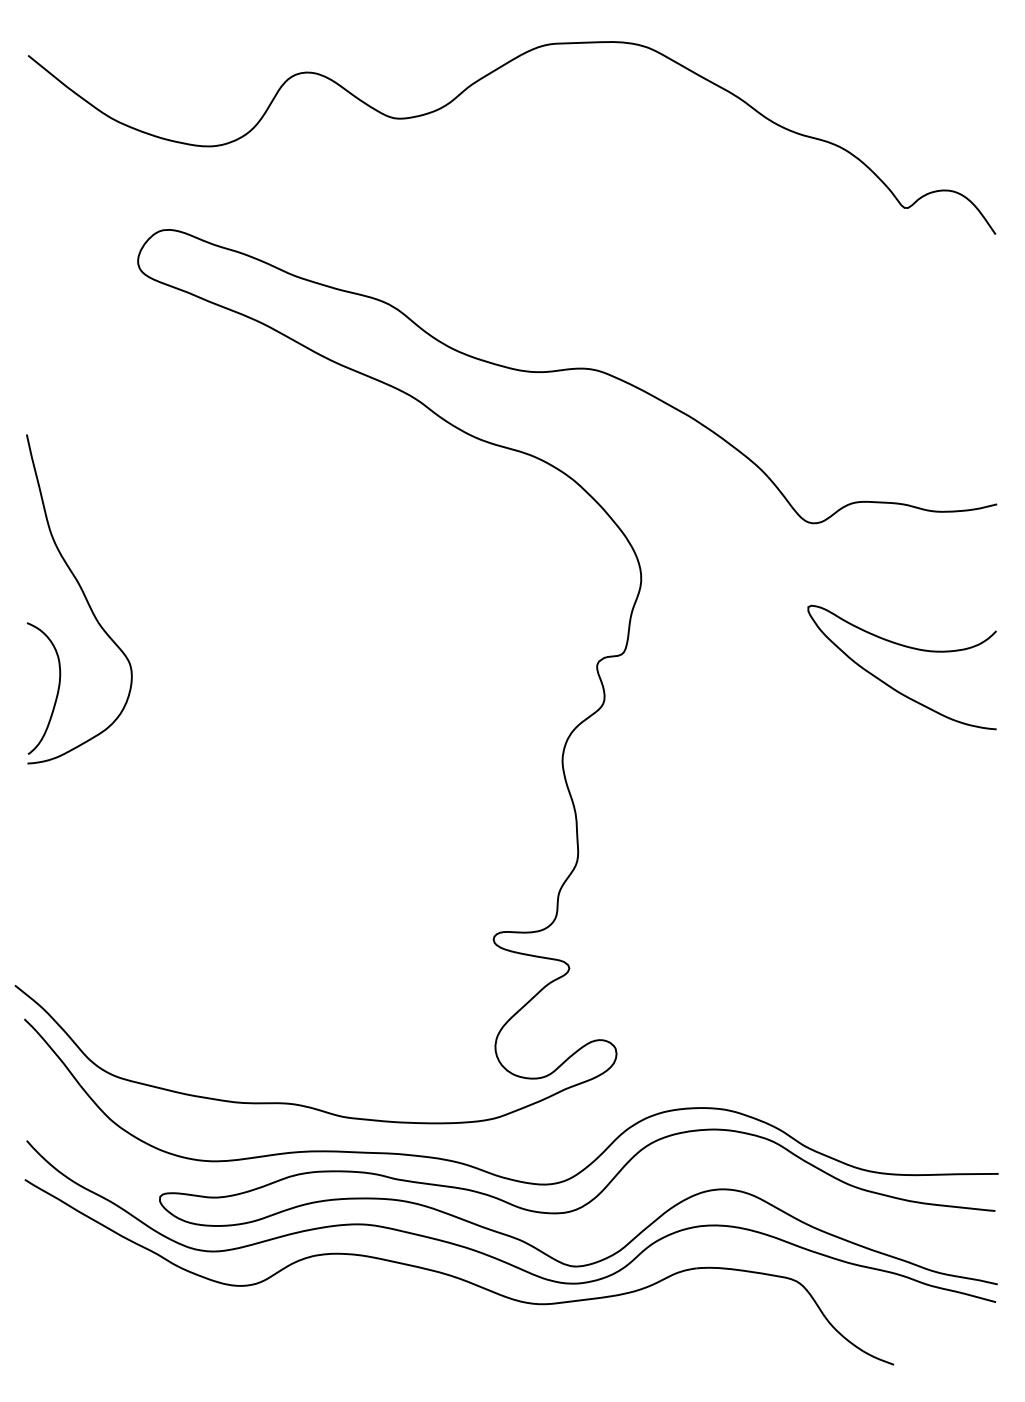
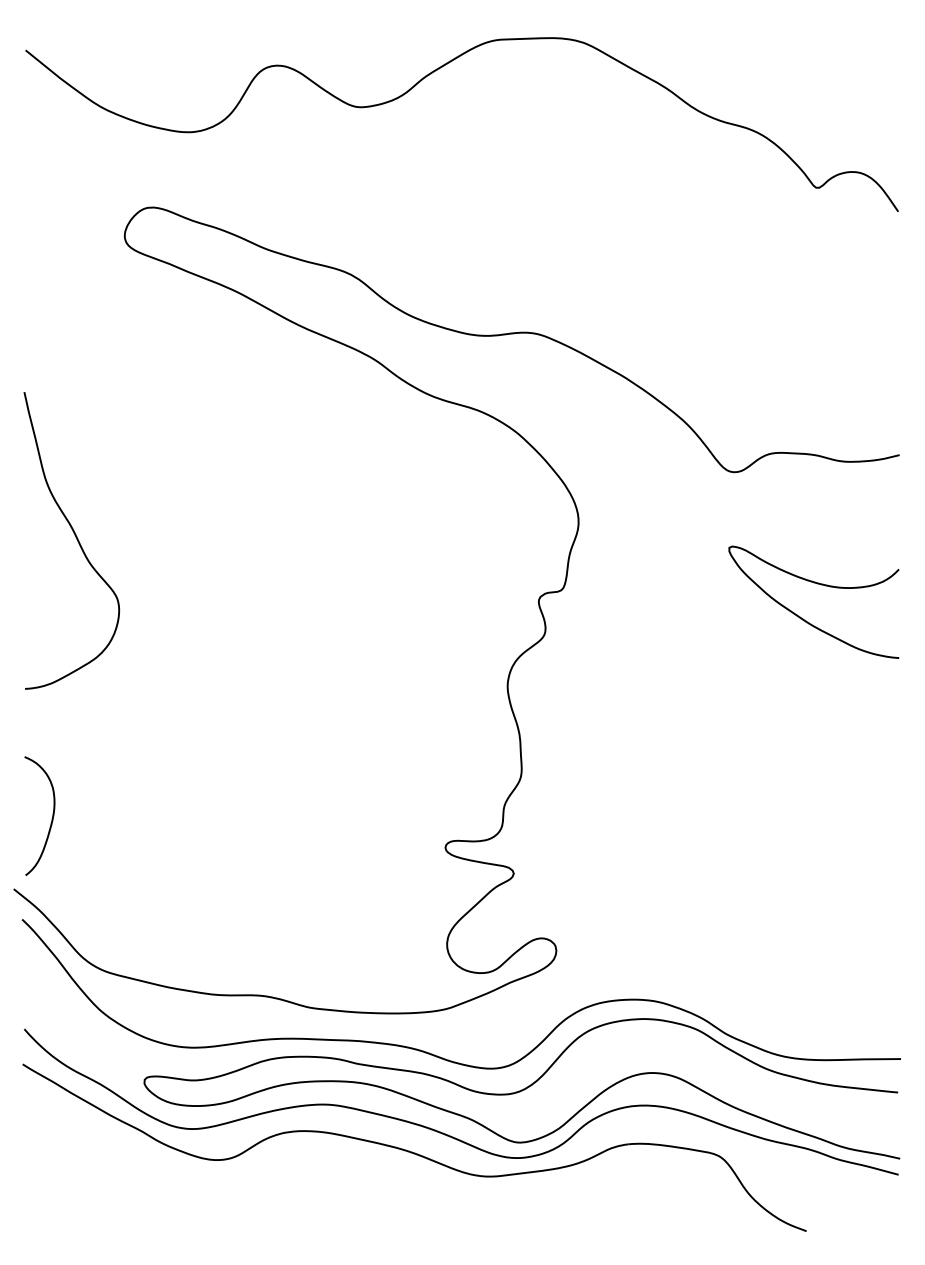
curve: (57, 688) -> (52, 816), moved

